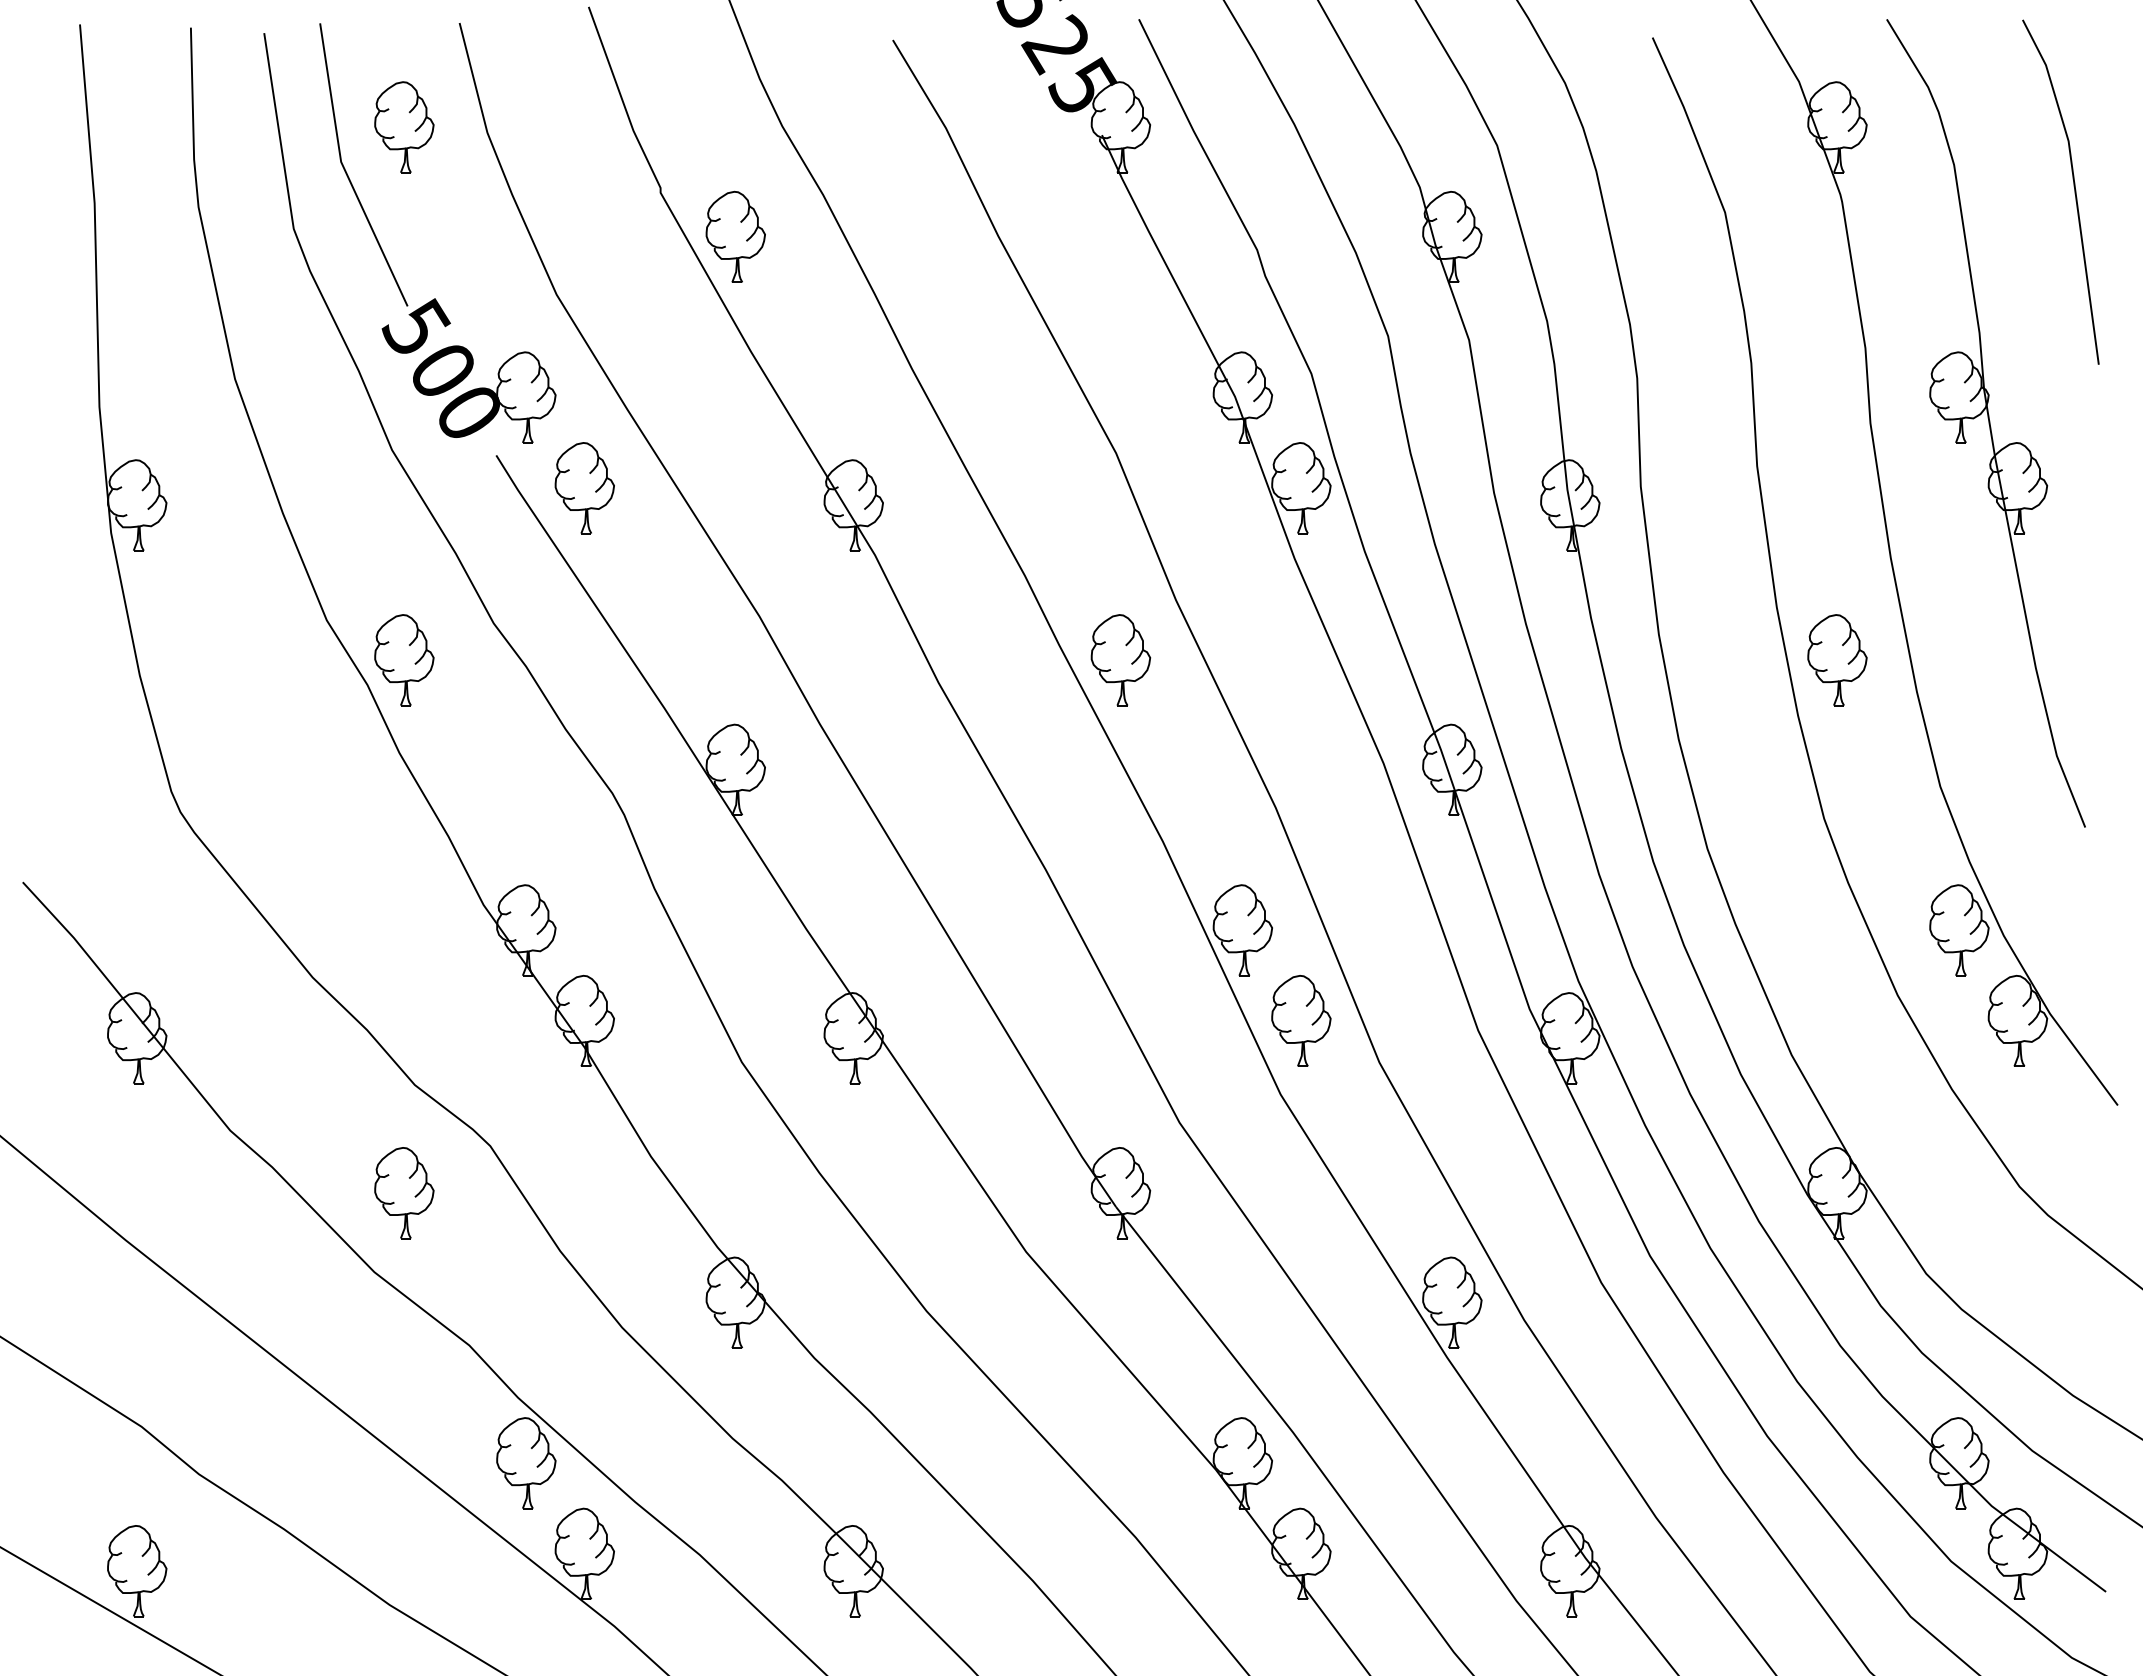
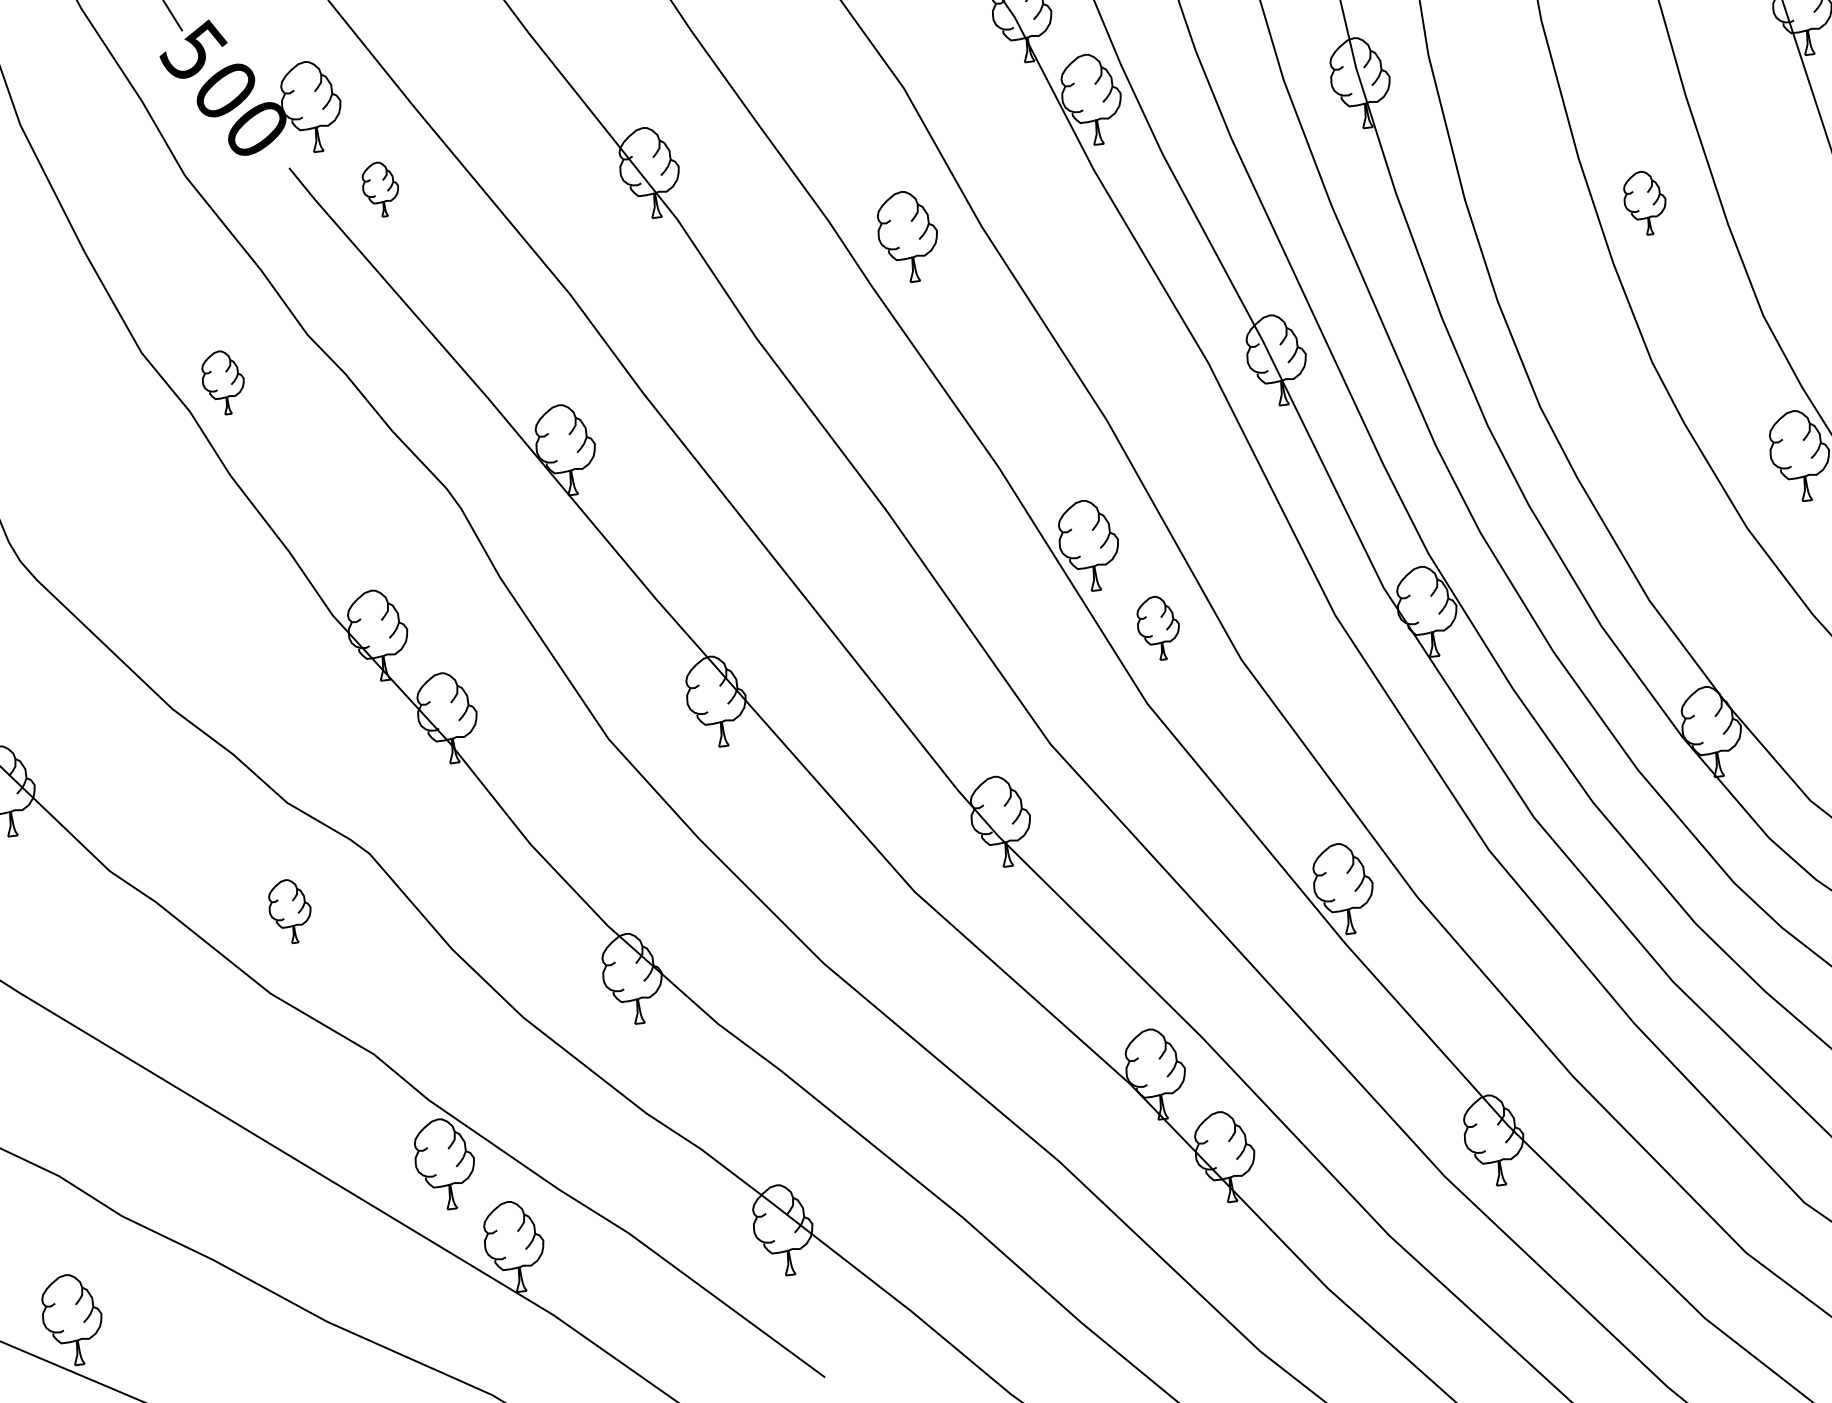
part: (584, 488) -> (380, 189), size x0.6
part: (404, 660) -> (223, 382), size x0.7
part: (1120, 660) -> (907, 237), moved
part: (1837, 660) -> (1645, 203), size x0.7
part: (1301, 1020) -> (1158, 627), size x0.7
part: (404, 1193) -> (290, 911), size x0.7

